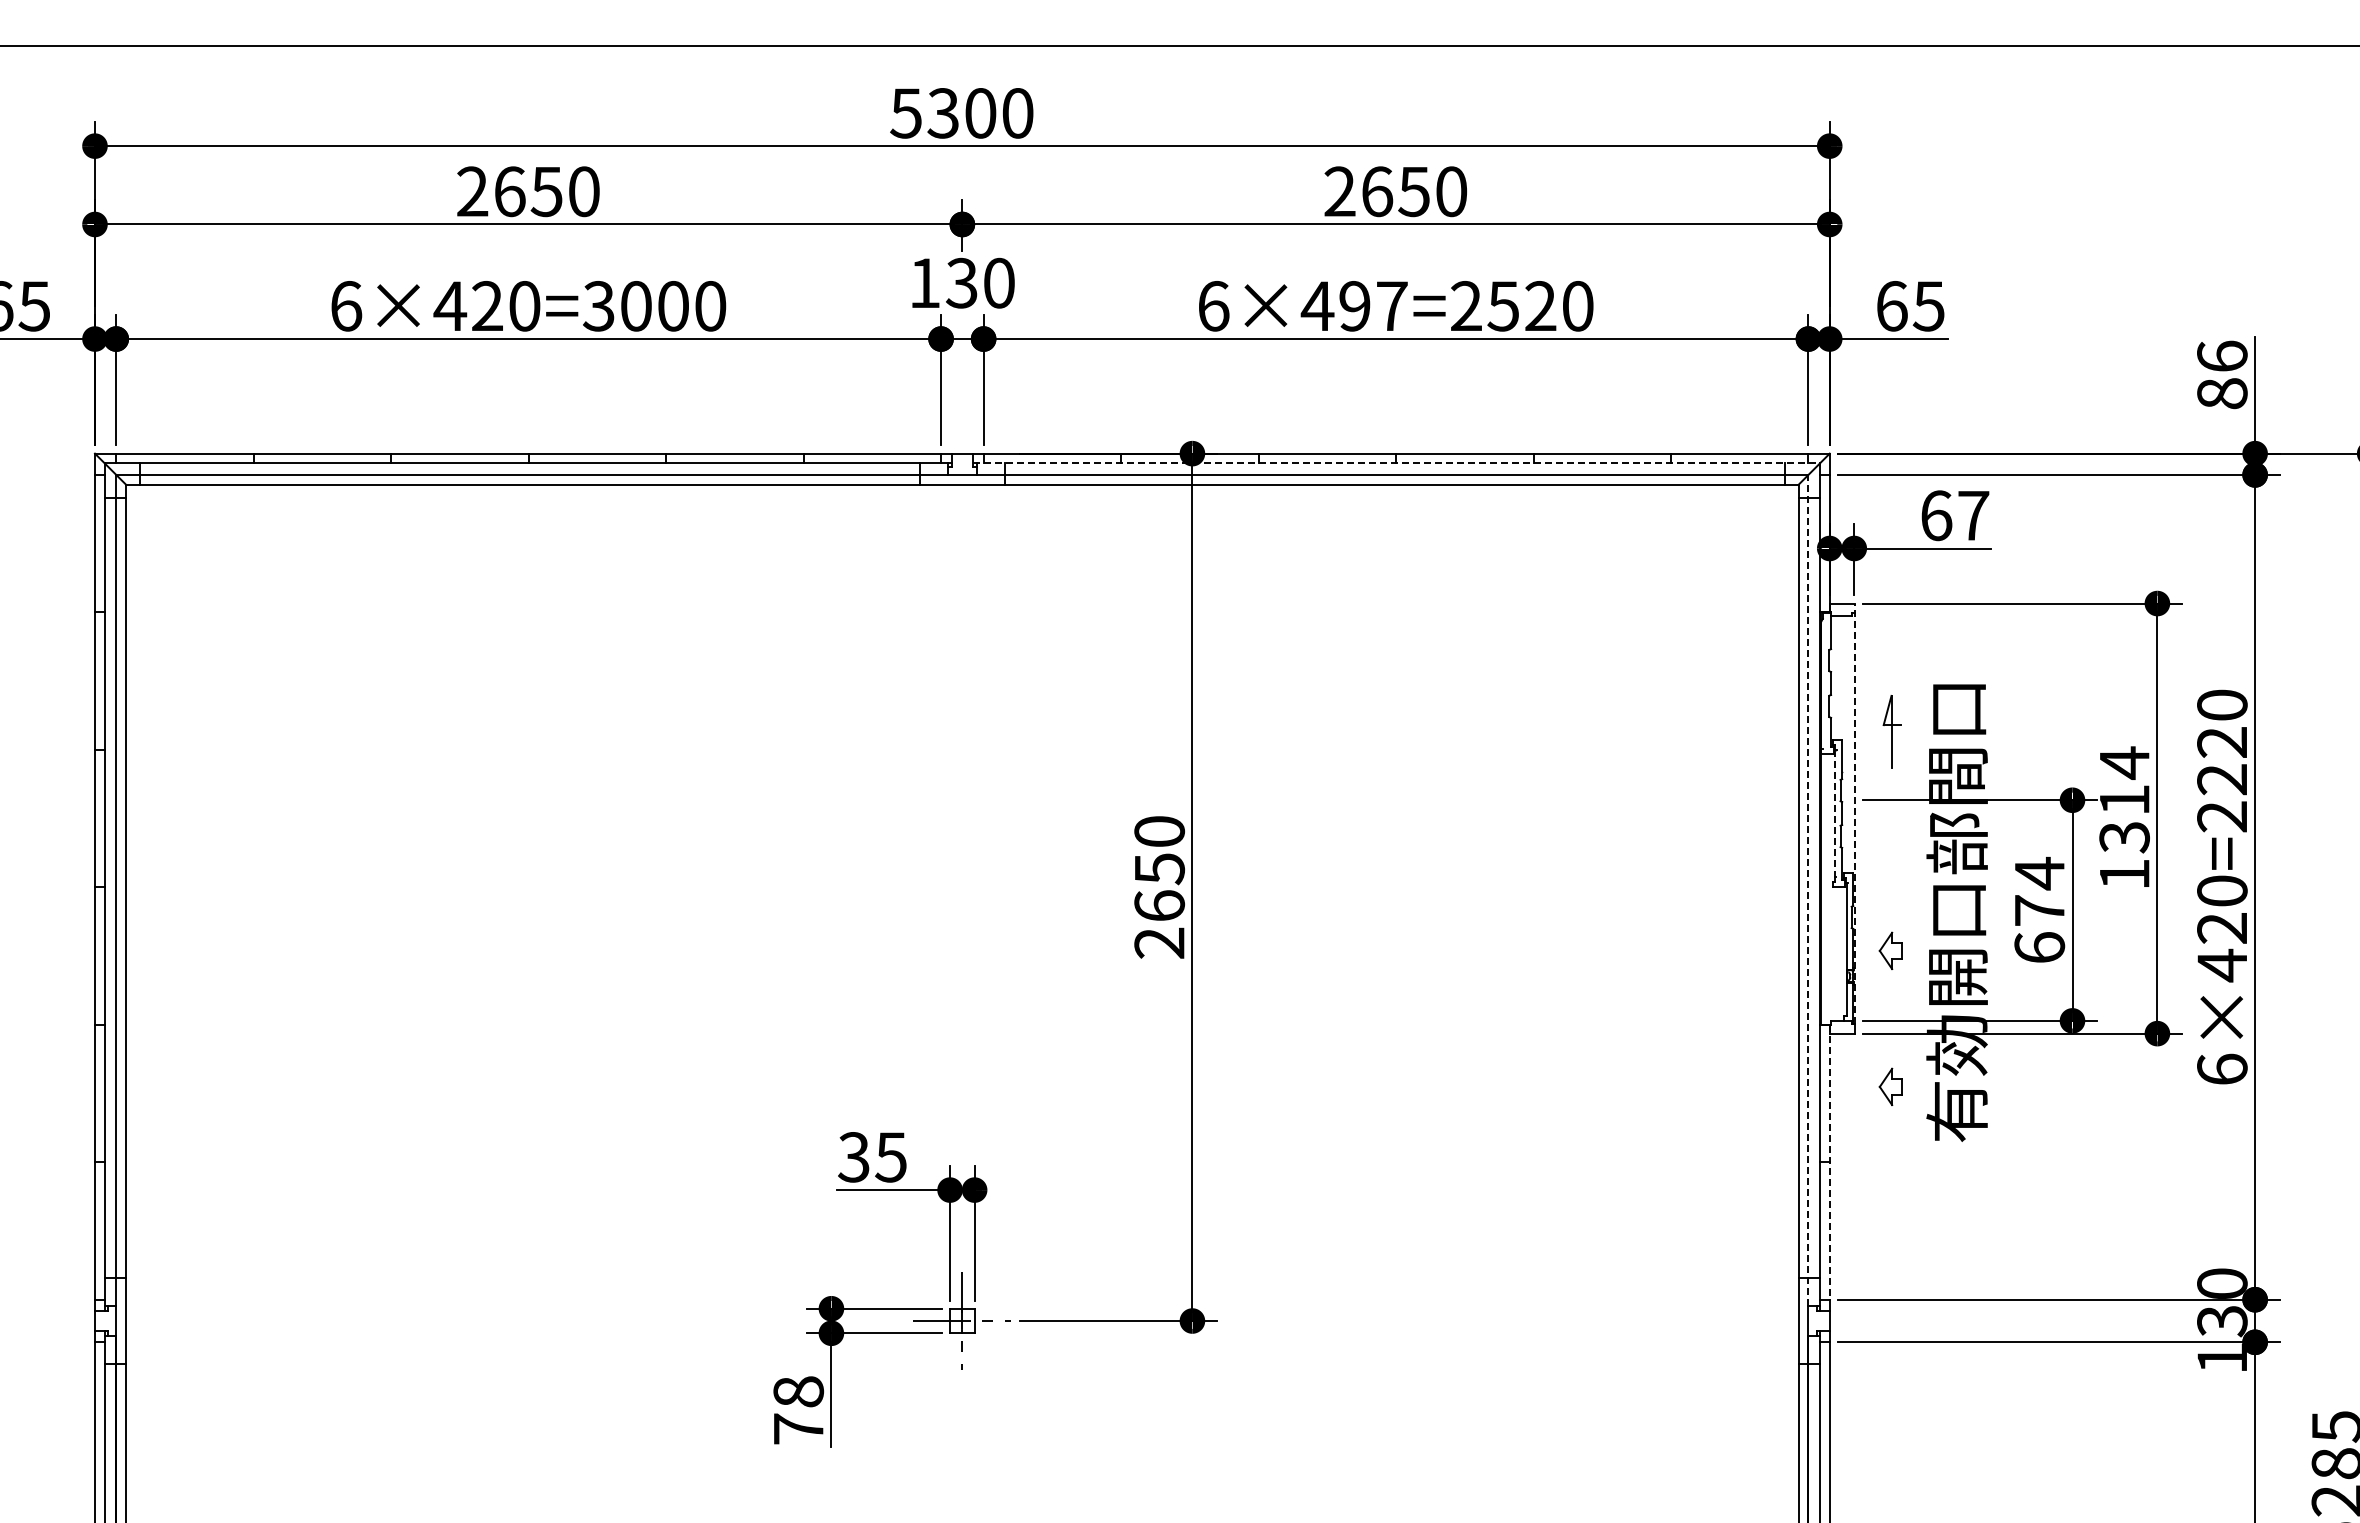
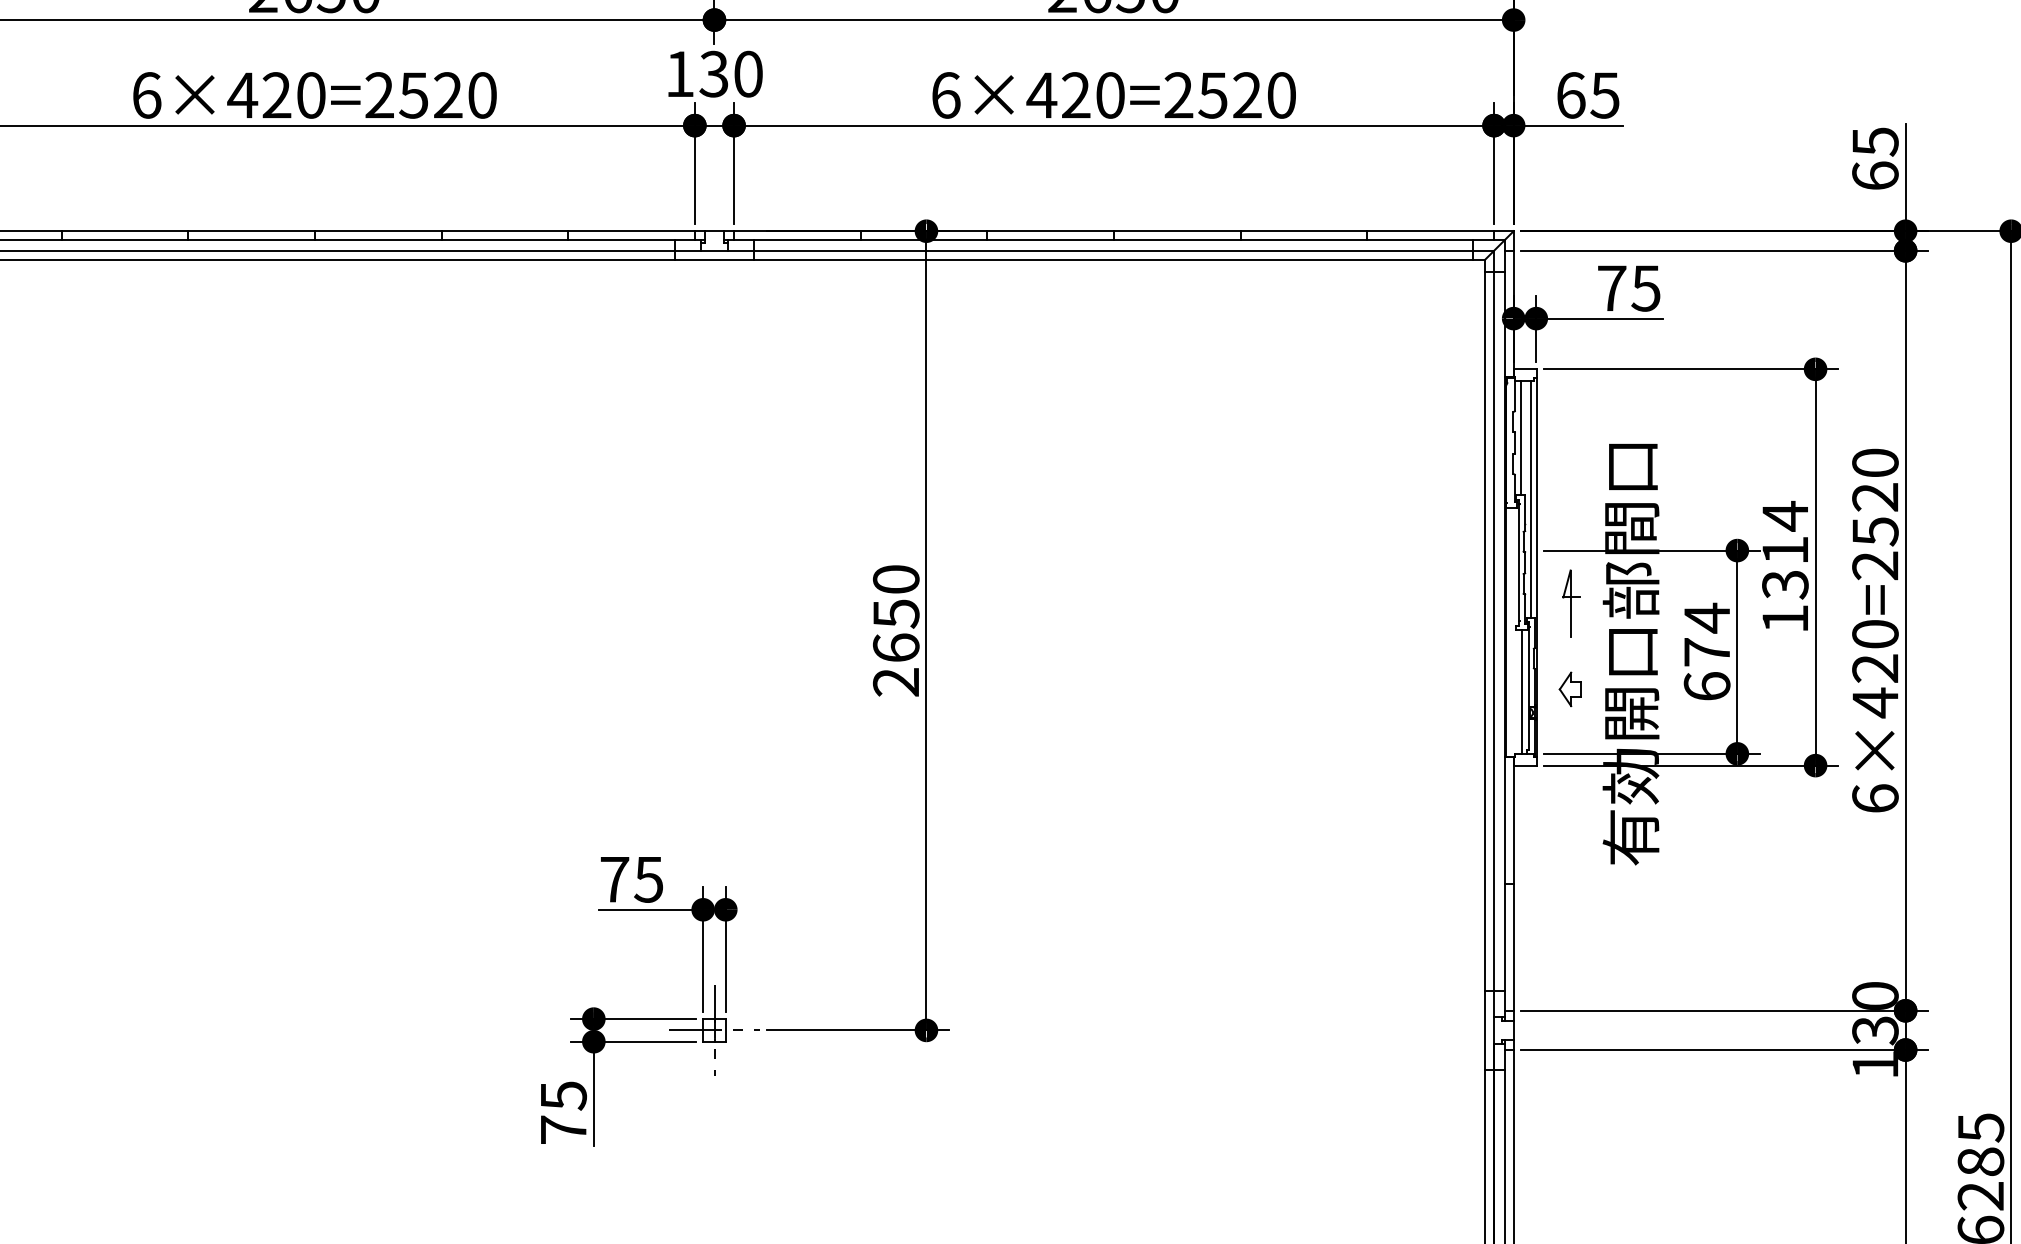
text: (635, 306) -> (413, 95), 6×420=3000 -> 6×420=2520
text: (1373, 306) -> (1093, 95), 6×497=2520 -> 6×420=2520
text: (2222, 374) -> (1875, 158), 86 -> 65
line: (1396, 463) -> (1114, 240), dashed -> solid
text: (1955, 515) -> (1629, 288), 67 -> 75
line: (1837, 678) -> (1520, 438), added
part: (1891, 731) -> (1570, 603), moved
line: (1848, 744) -> (1530, 499), added
text: (2222, 779) -> (1875, 531), 6×420=2220 -> 6×420=2520
line: (1854, 813) -> (1536, 562), dashed -> solid
line: (1835, 814) -> (1518, 563), dashed -> solid
line: (1808, 890) -> (1494, 633), dashed -> solid
line: (1838, 953) -> (1521, 691), added
part: (1890, 1086) -> (1569, 814), removed
text: (853, 1157) -> (614, 879), 35 -> 75
line: (1829, 1162) -> (1513, 884), dashed -> solid
text: (798, 1392) -> (563, 1096), 78 -> 75

